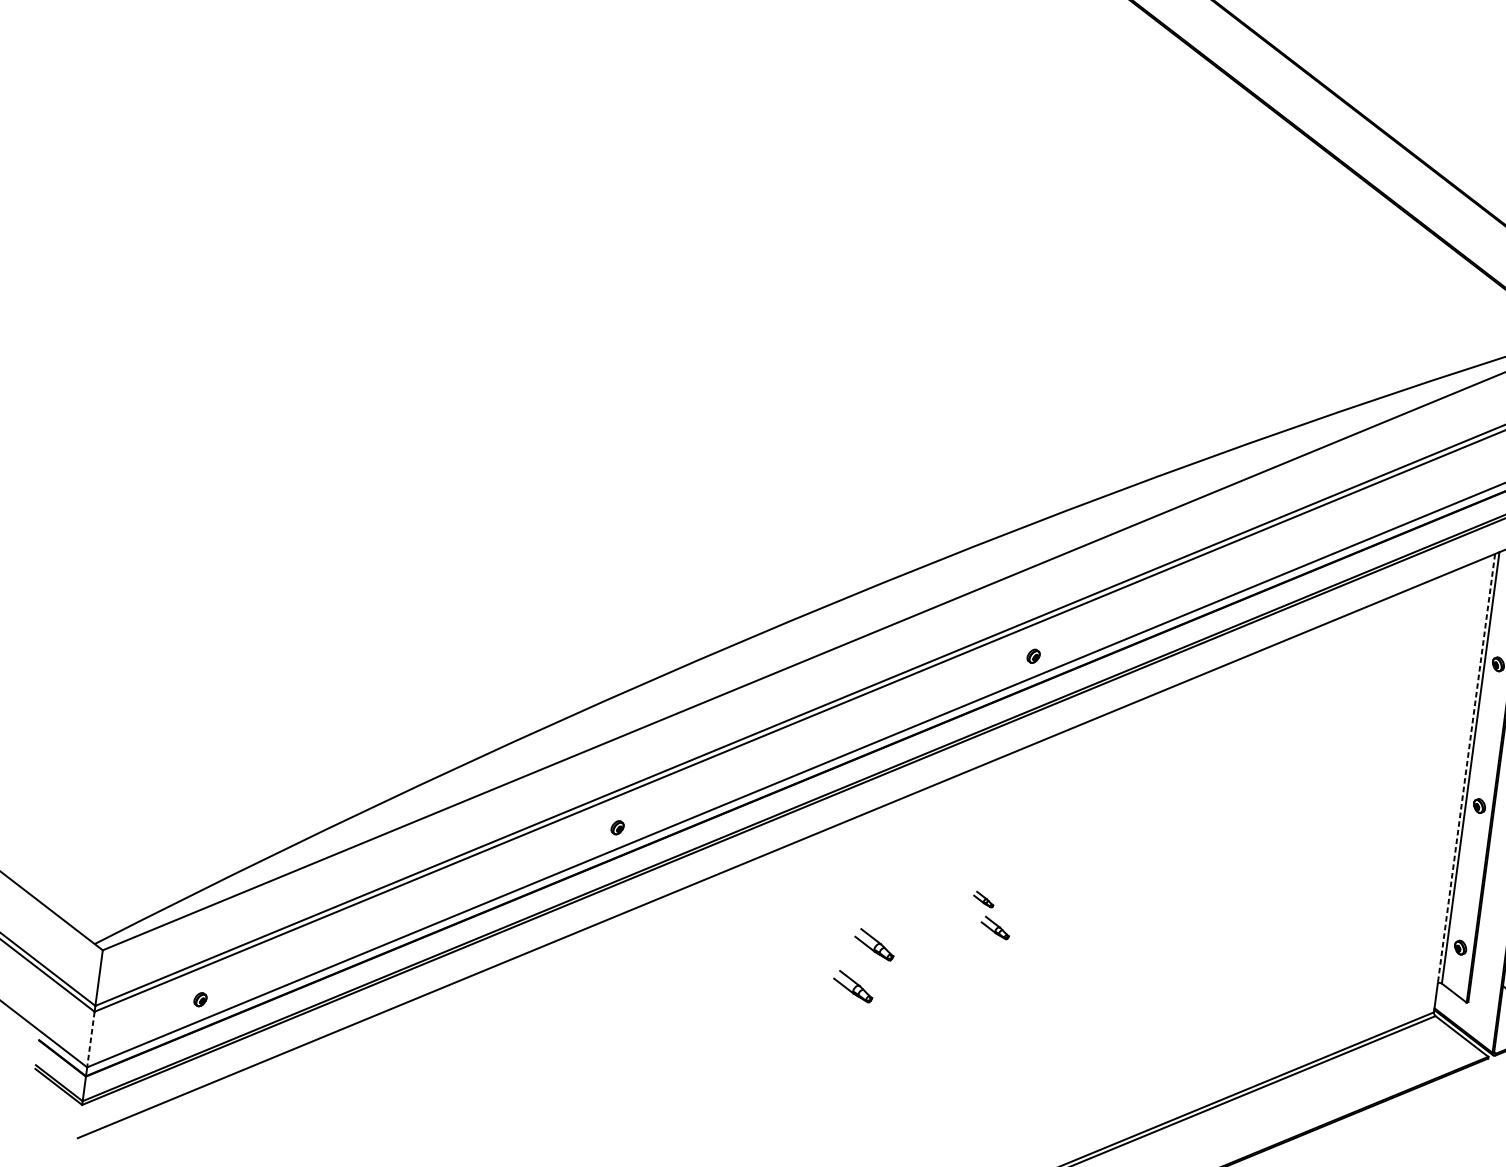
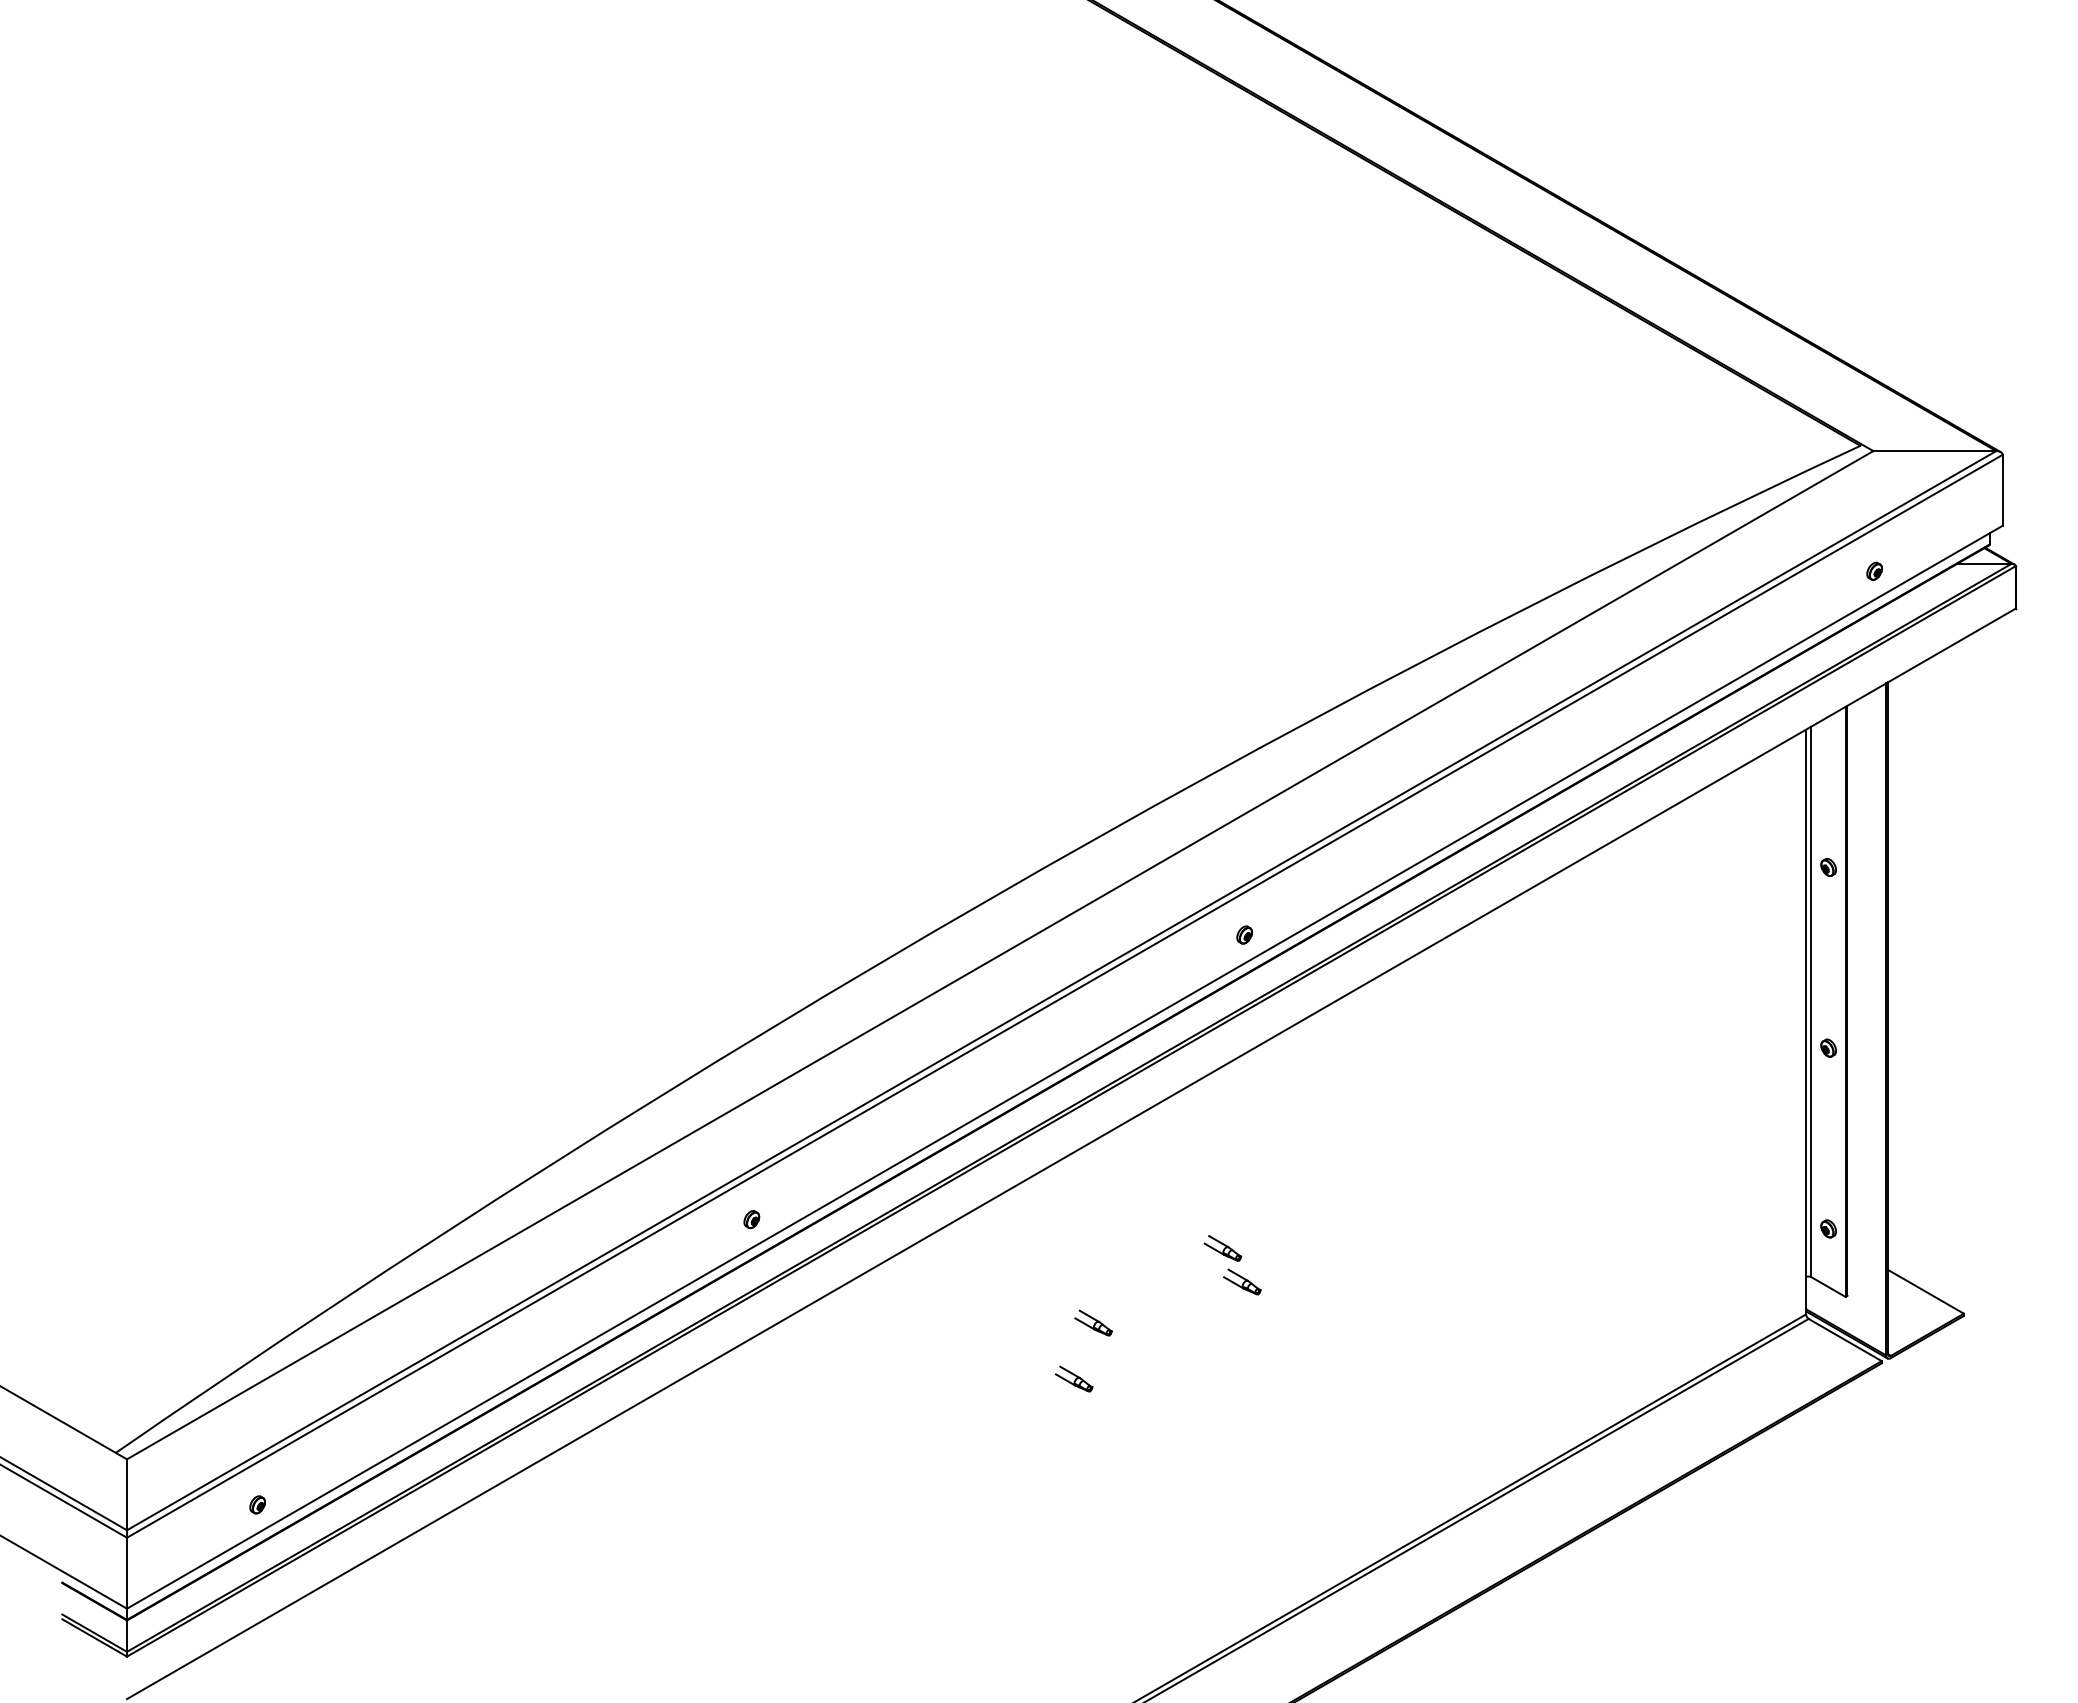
line: (1466, 768) -> (1806, 1003), dashed -> solid
part: (983, 899) -> (1222, 1248), size x1.43
part: (874, 944) -> (1093, 1322), size x0.71
part: (853, 986) -> (1074, 1378), size x0.71
line: (91, 1039) -> (127, 1573), dashed -> solid

